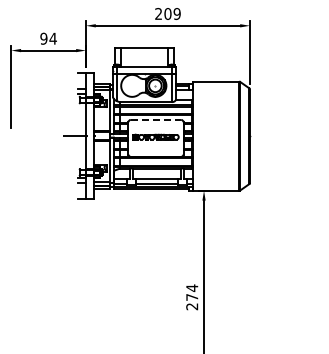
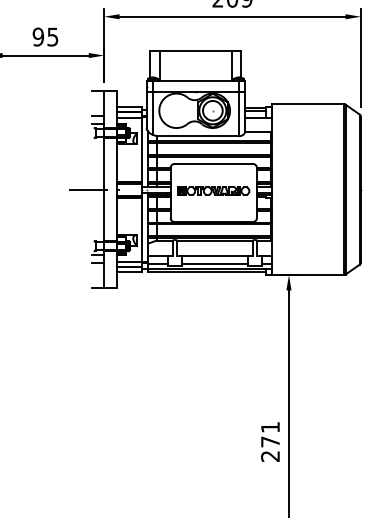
text: (52, 38) -> (51, 36), 94 -> 95
line: (156, 119) -> (214, 163), dashed -> solid
text: (192, 288) -> (270, 427), 274 -> 271

